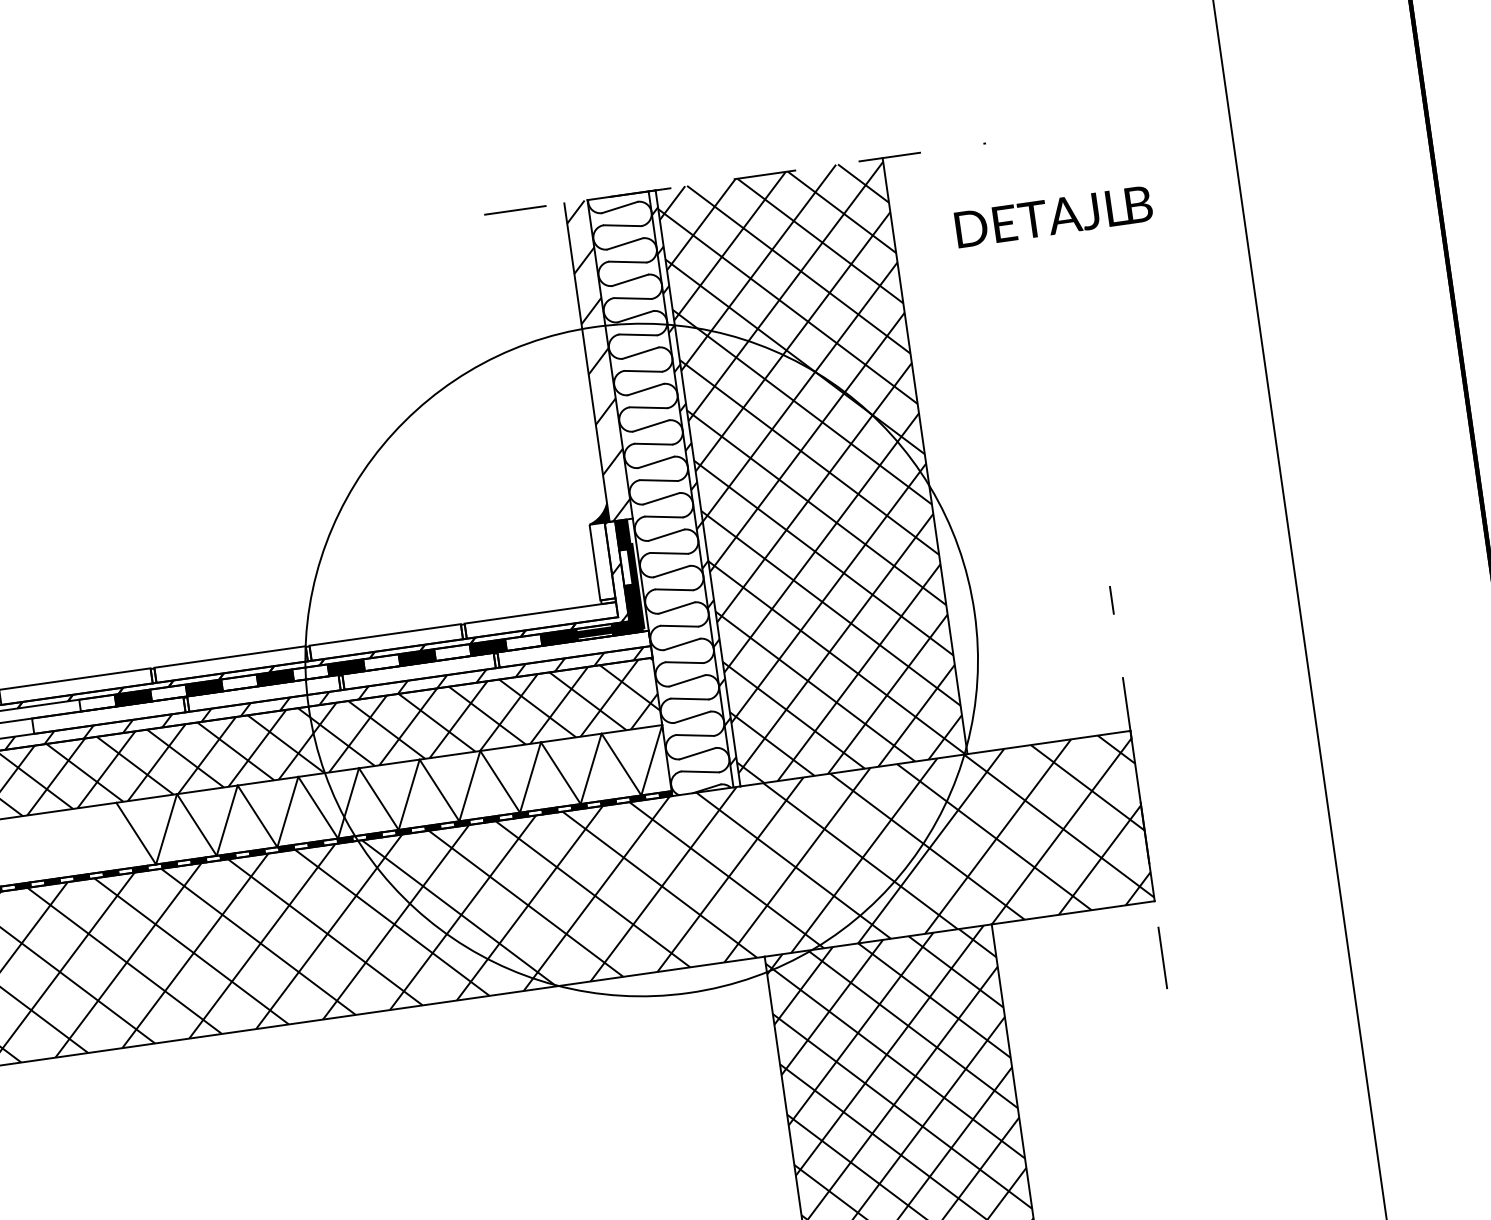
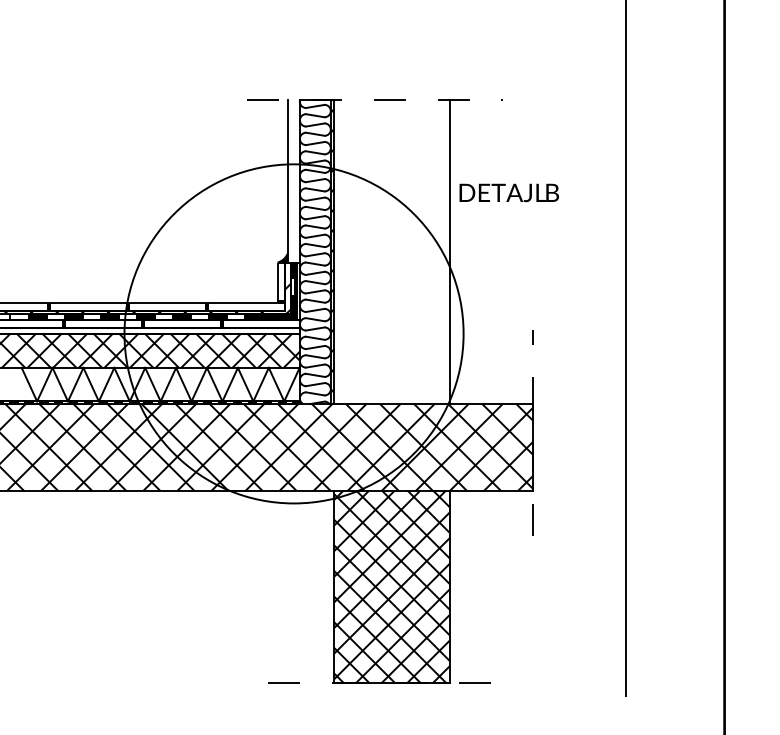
text: (1052, 216) -> (508, 192), moved
hatch: (598, 360) -> (293, 181), removed
hatch: (812, 472) -> (392, 252), removed
hatch: (362, 692) -> (152, 330), removed

